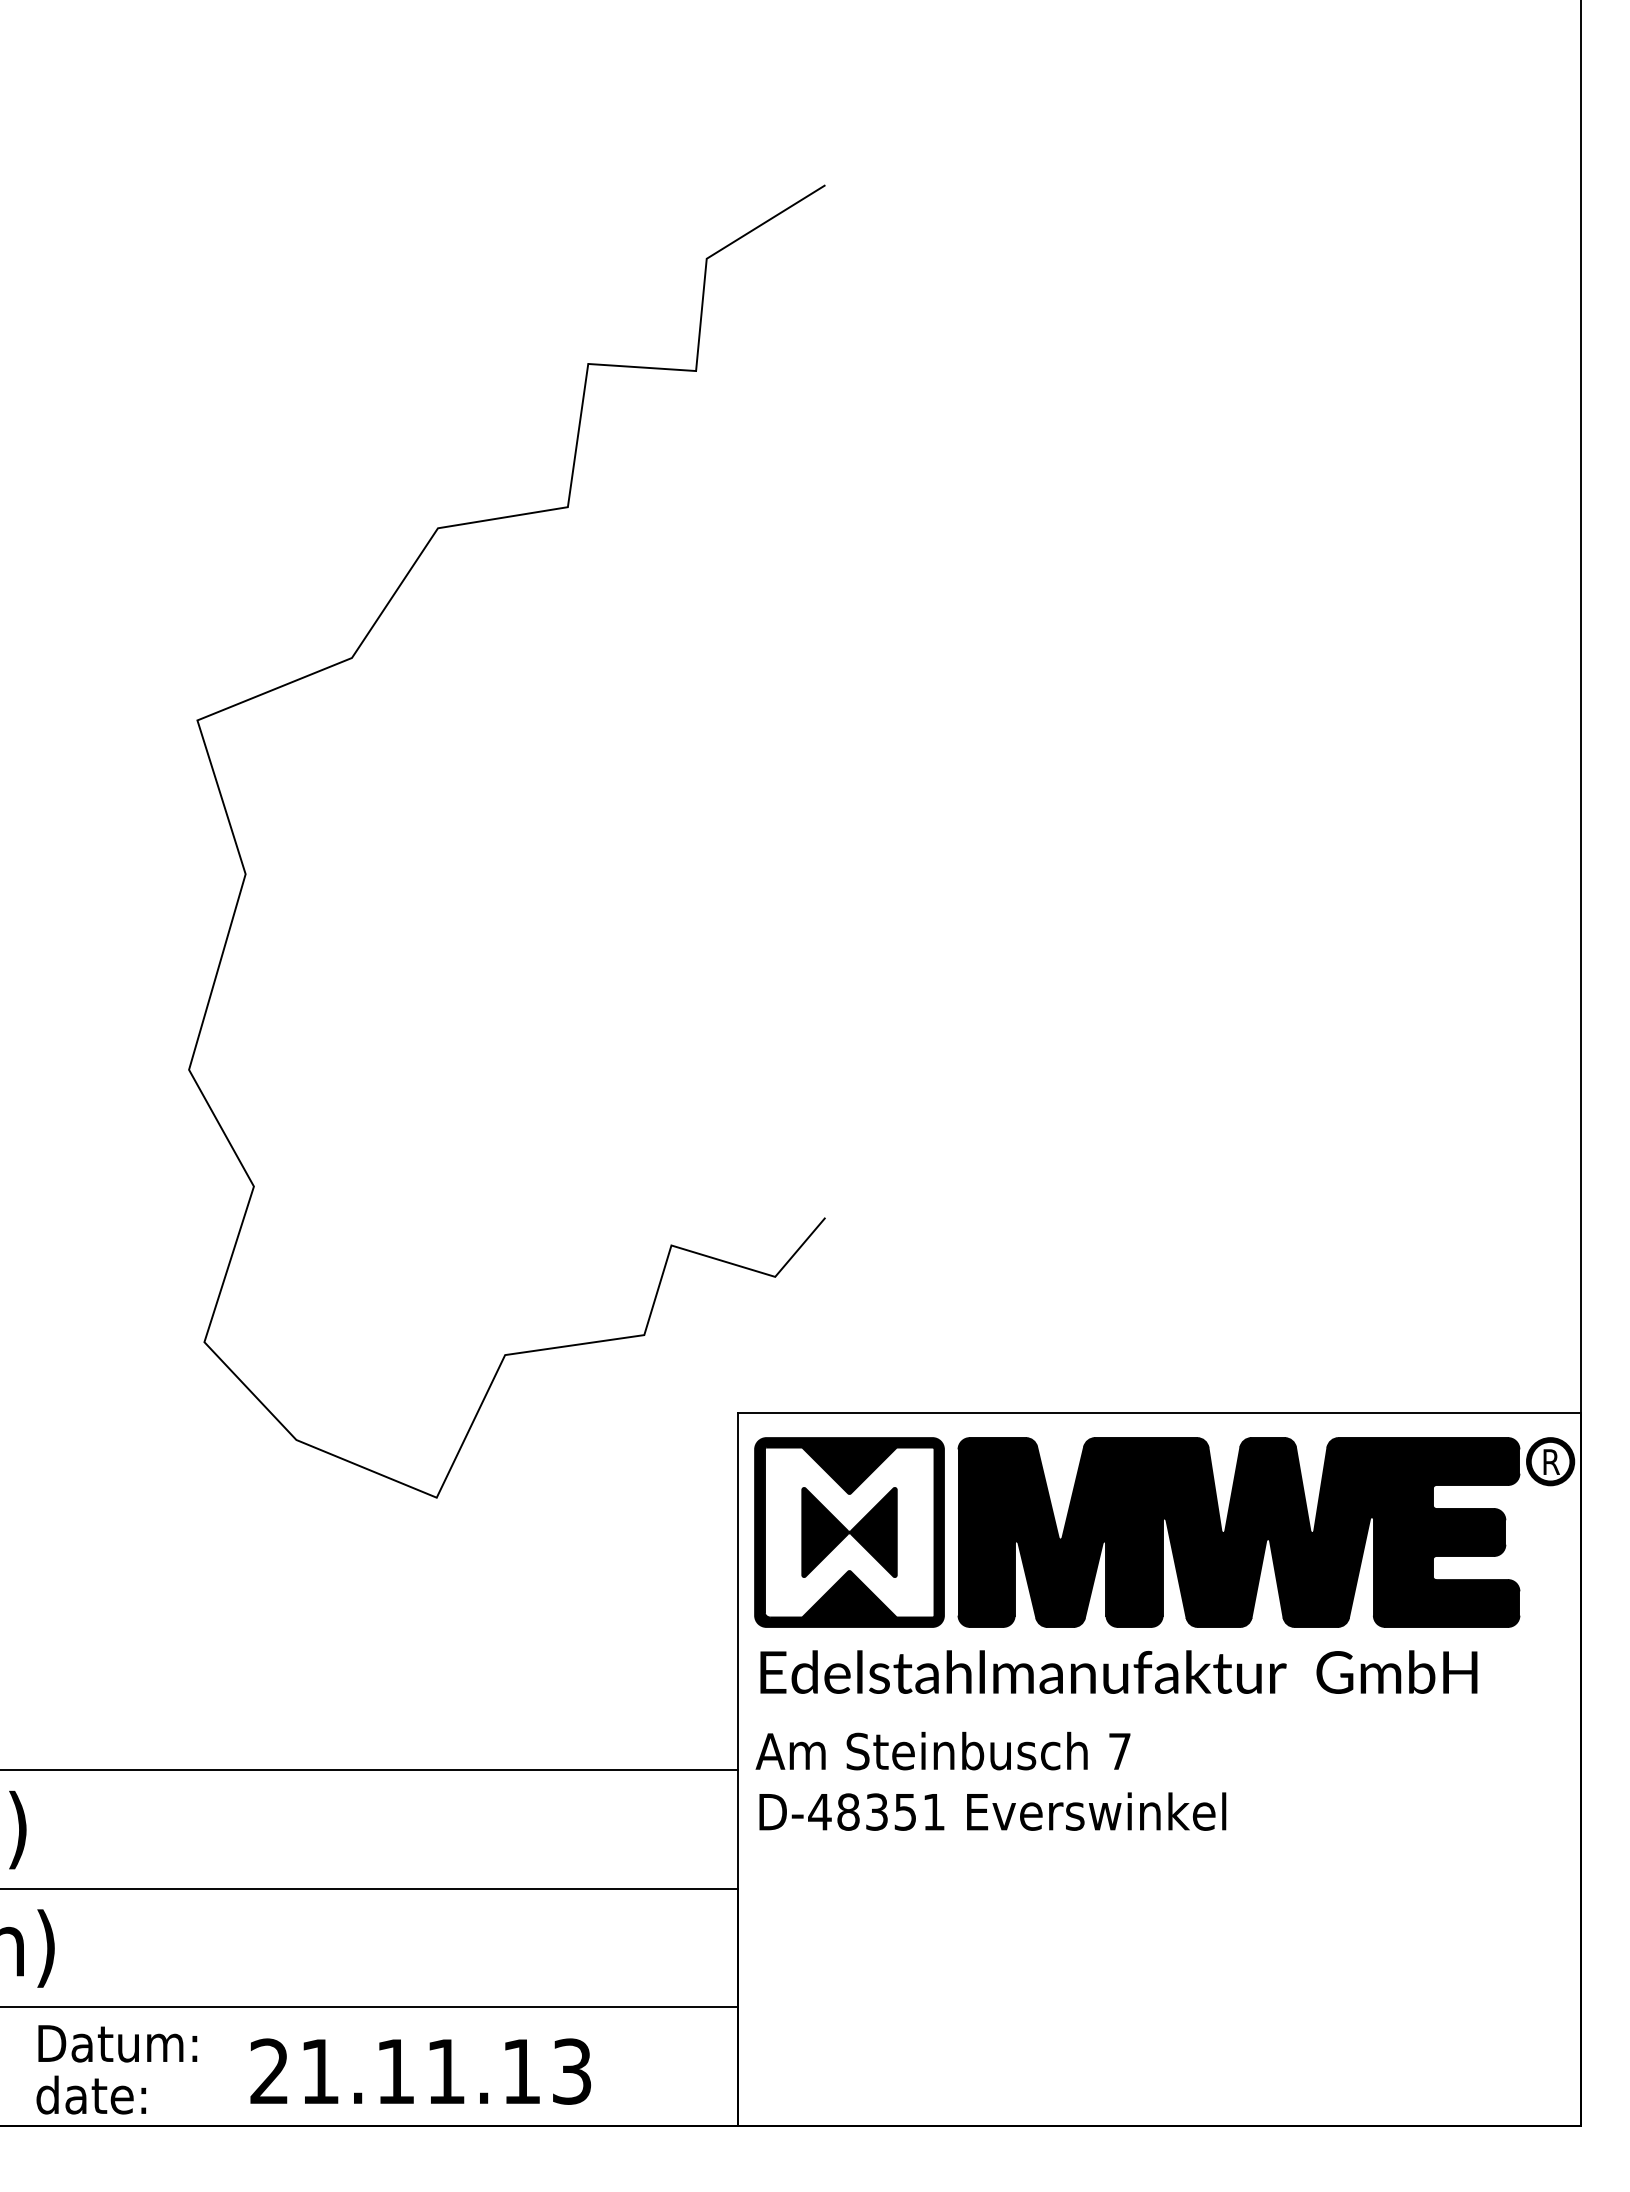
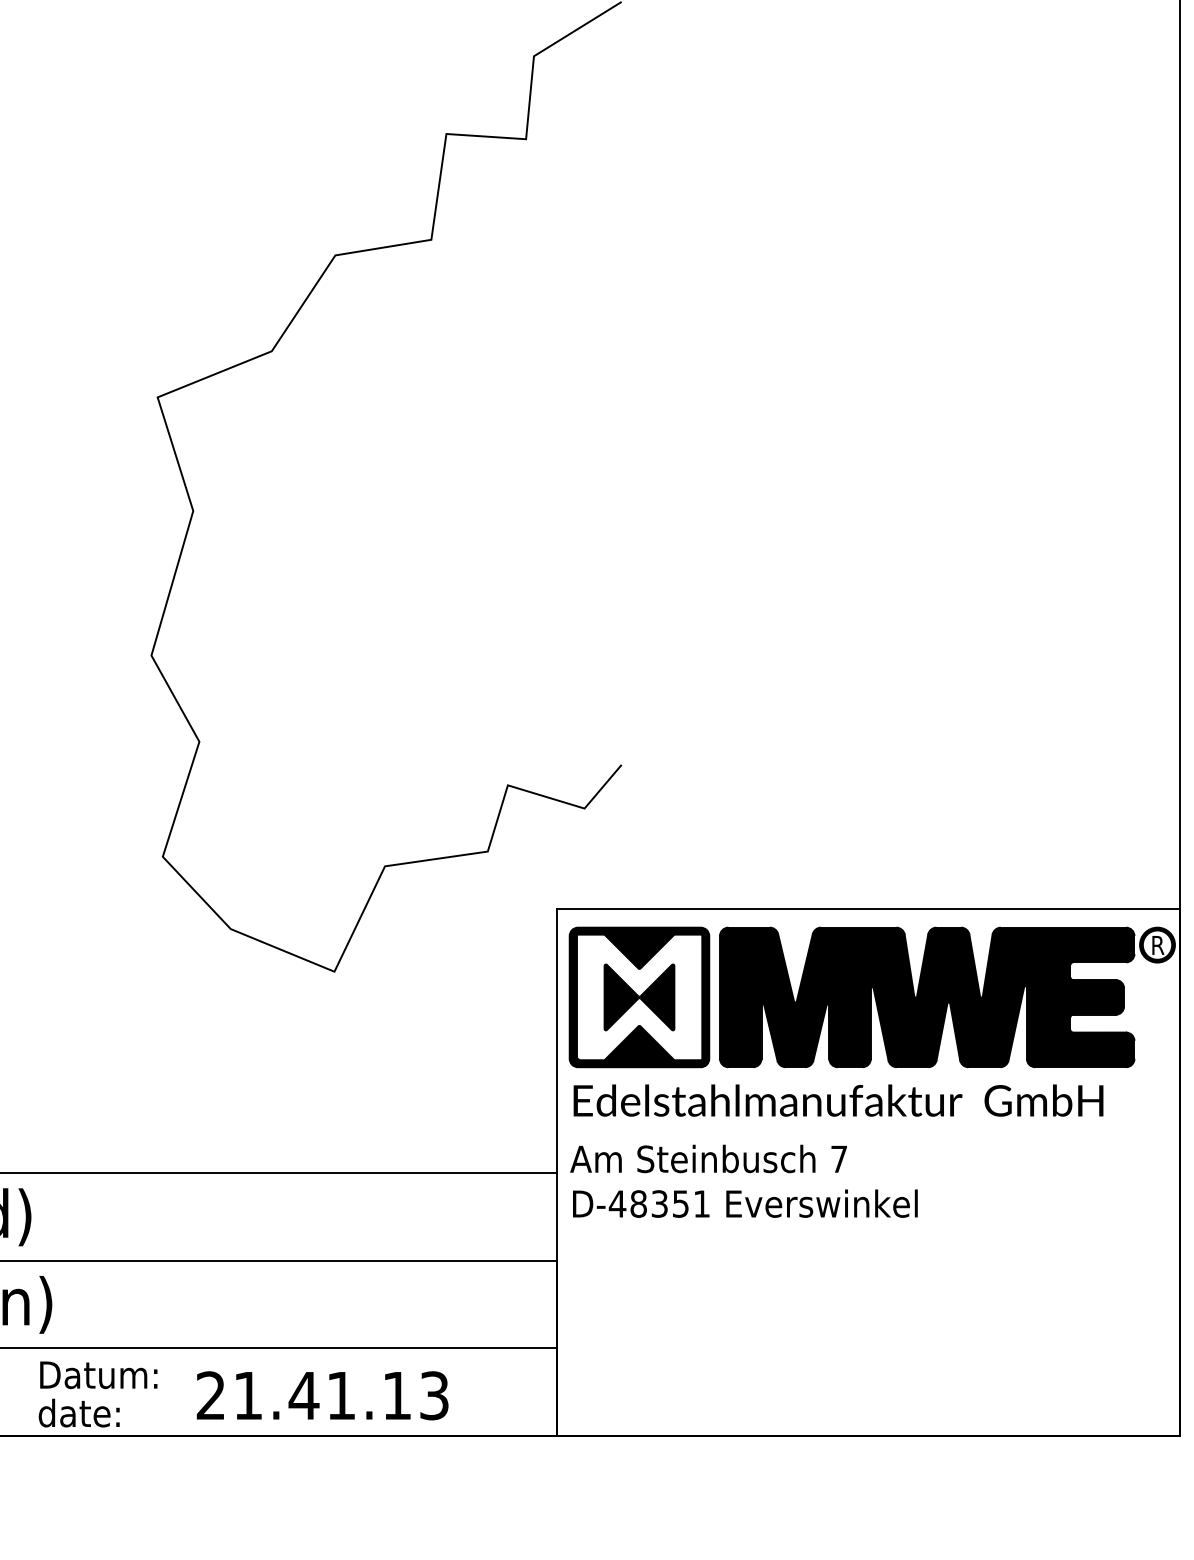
text: (395, 2071) -> (304, 1395), 21.11.13 -> 21.41.13

